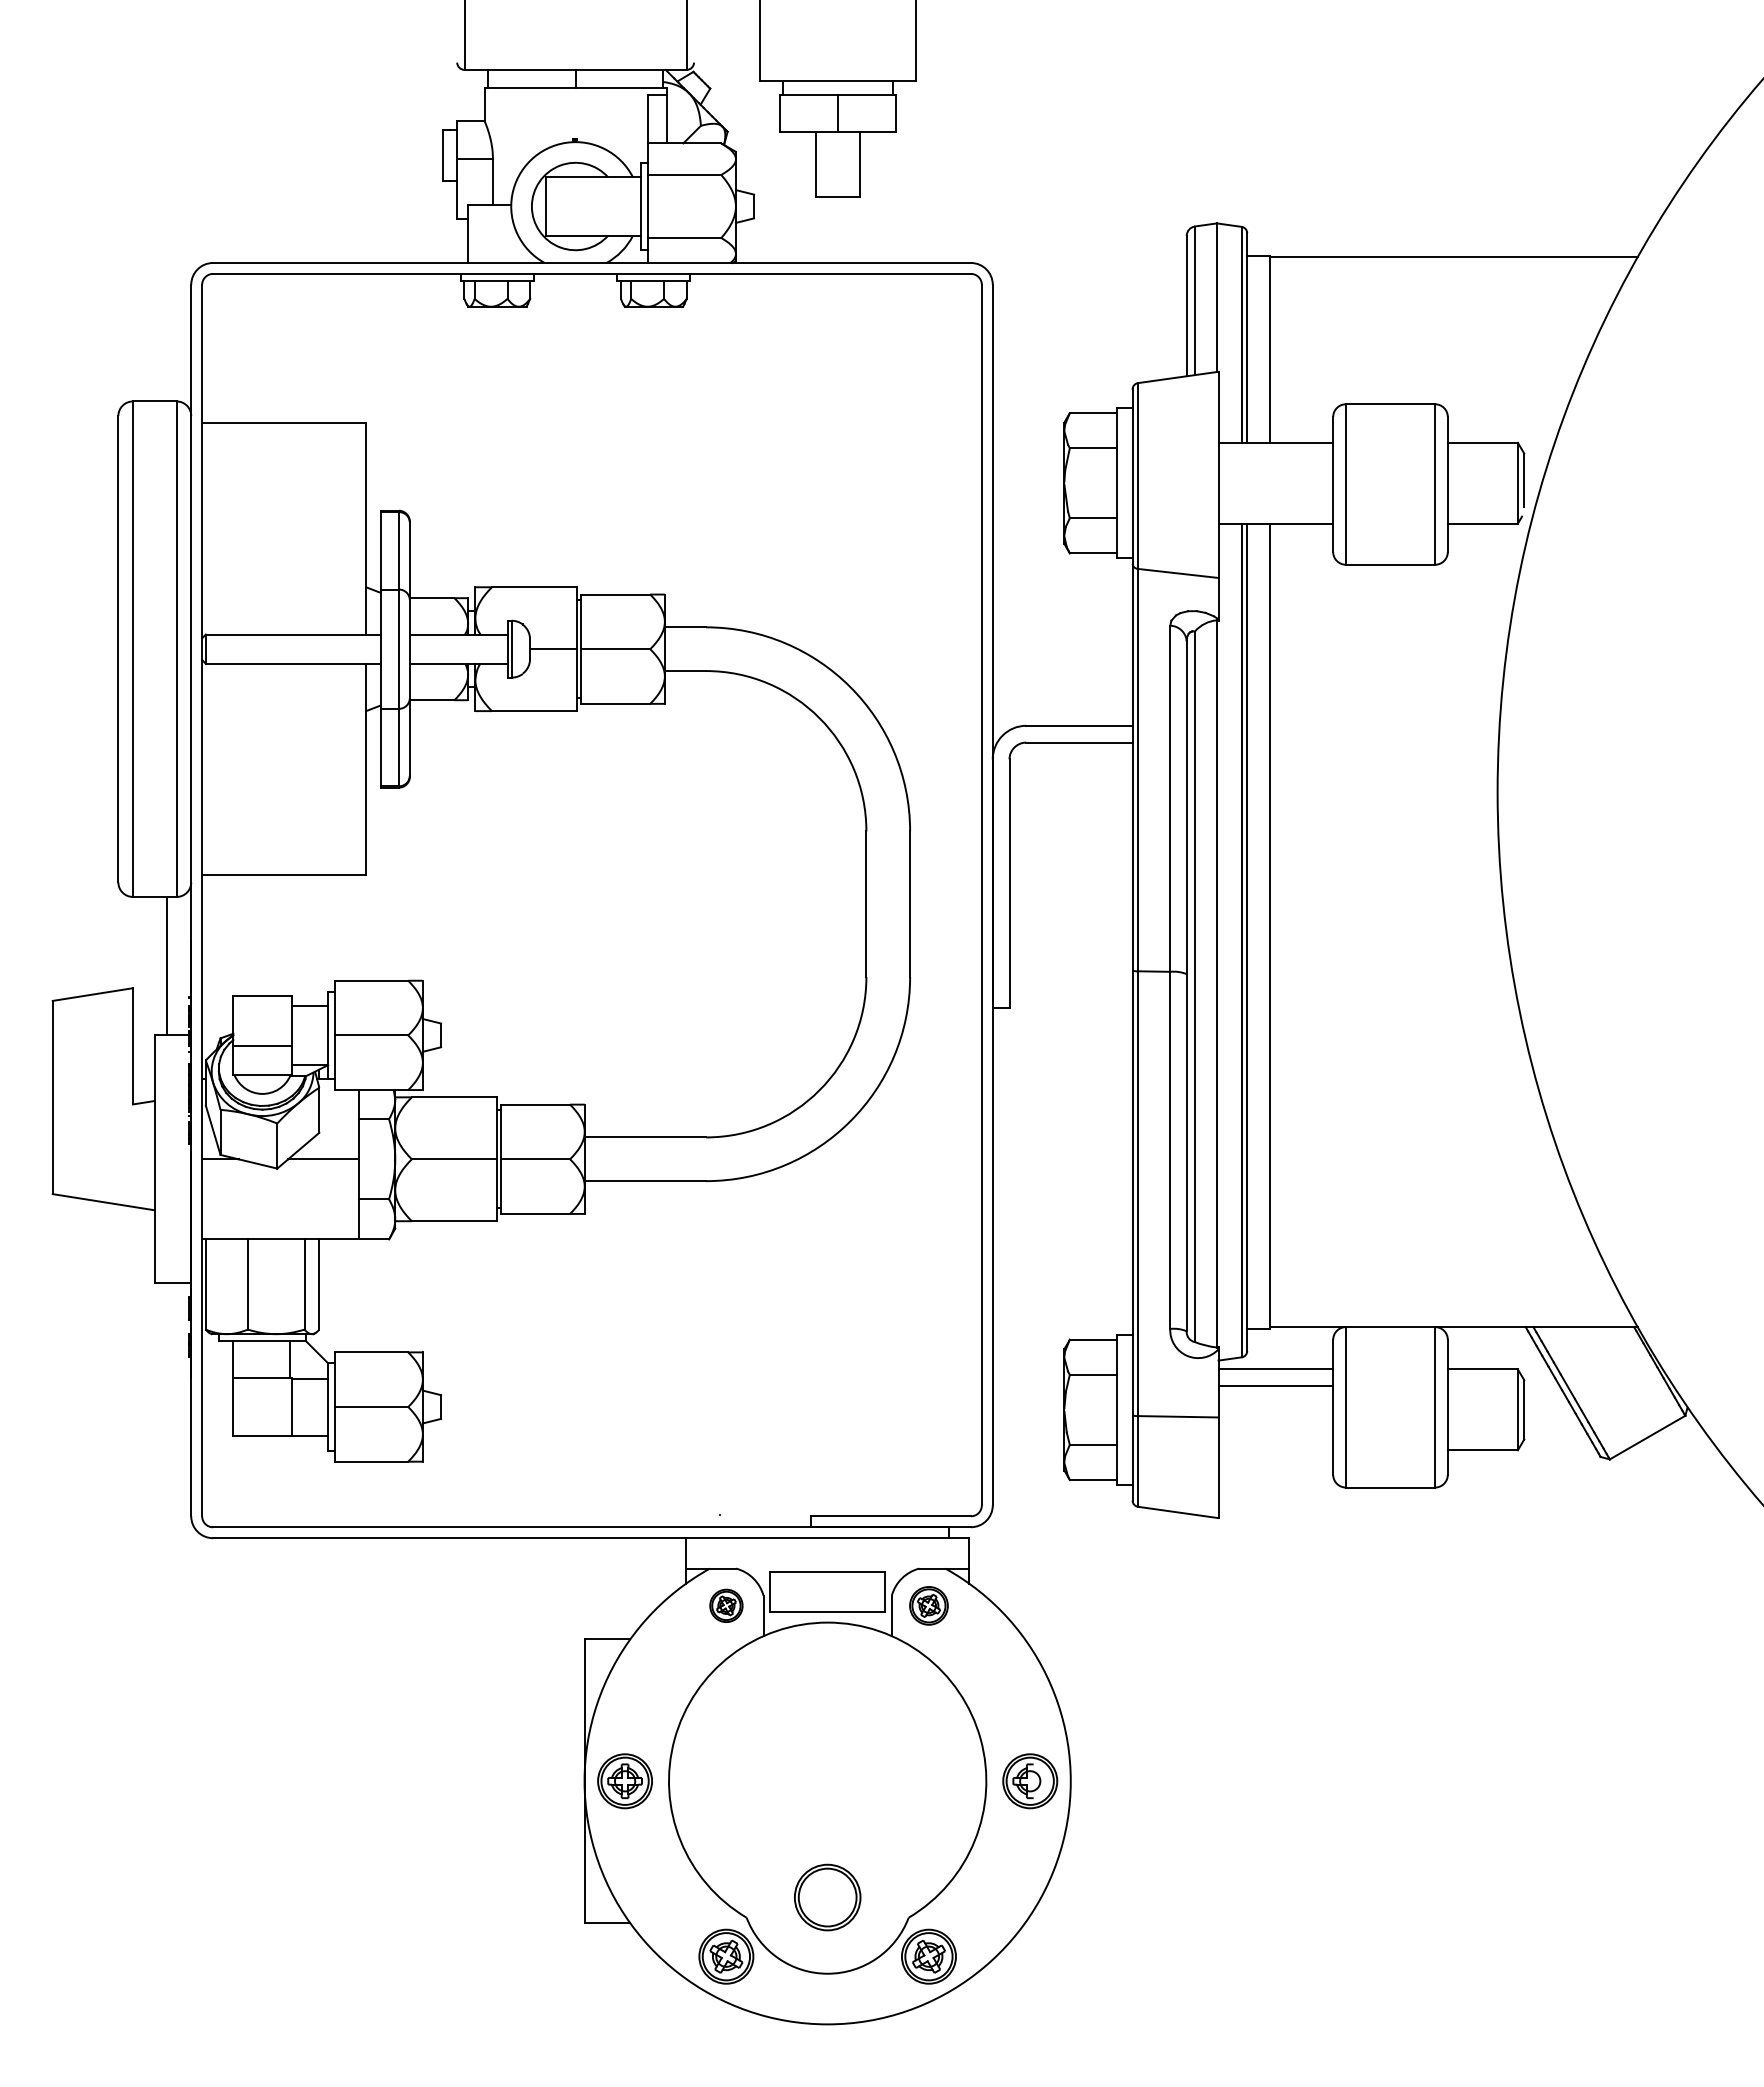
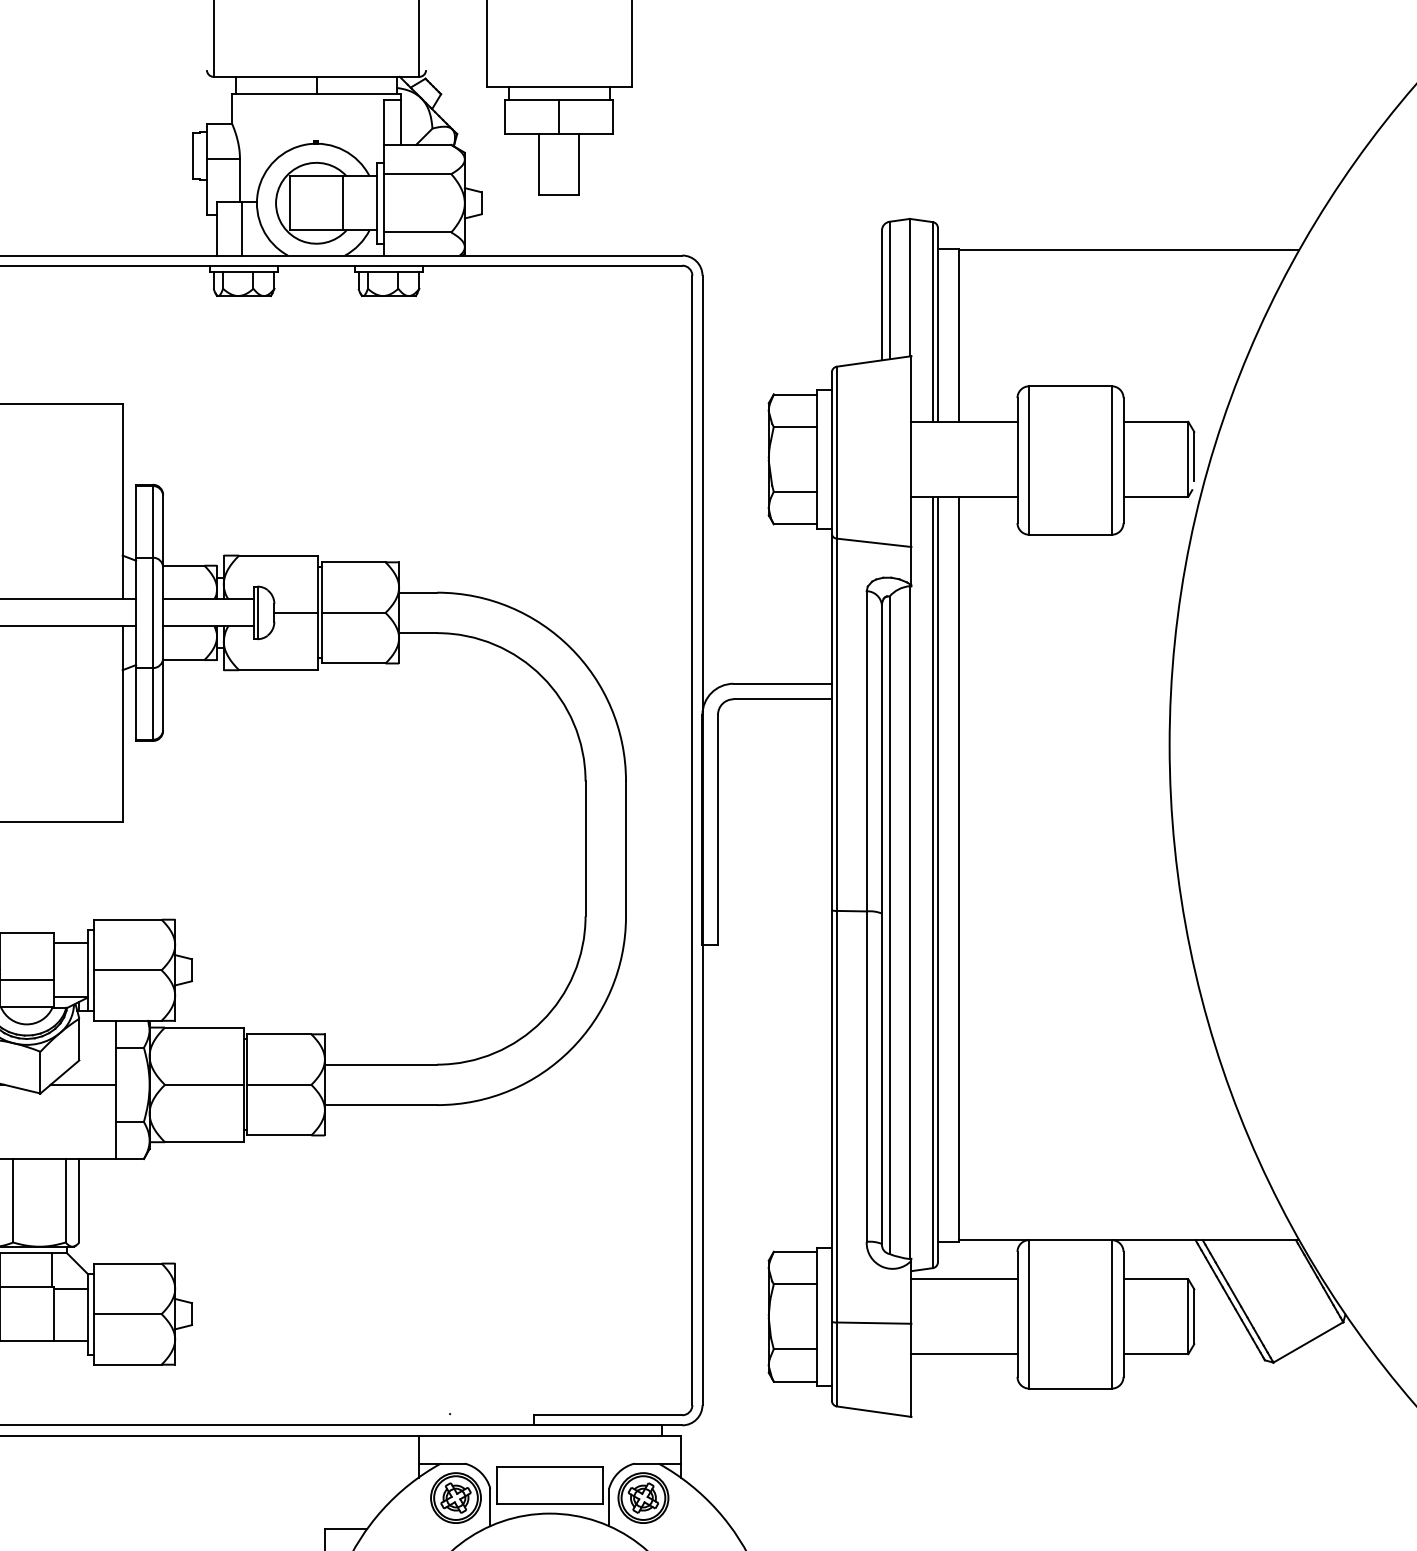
line: (604, 206) -> (343, 203), added
line: (495, 233) -> (242, 228), added
line: (1275, 1386) -> (964, 1354), moved
part: (726, 1605) -> (456, 1497), size x1.67
part: (928, 1605) -> (643, 1497), size x1.43

